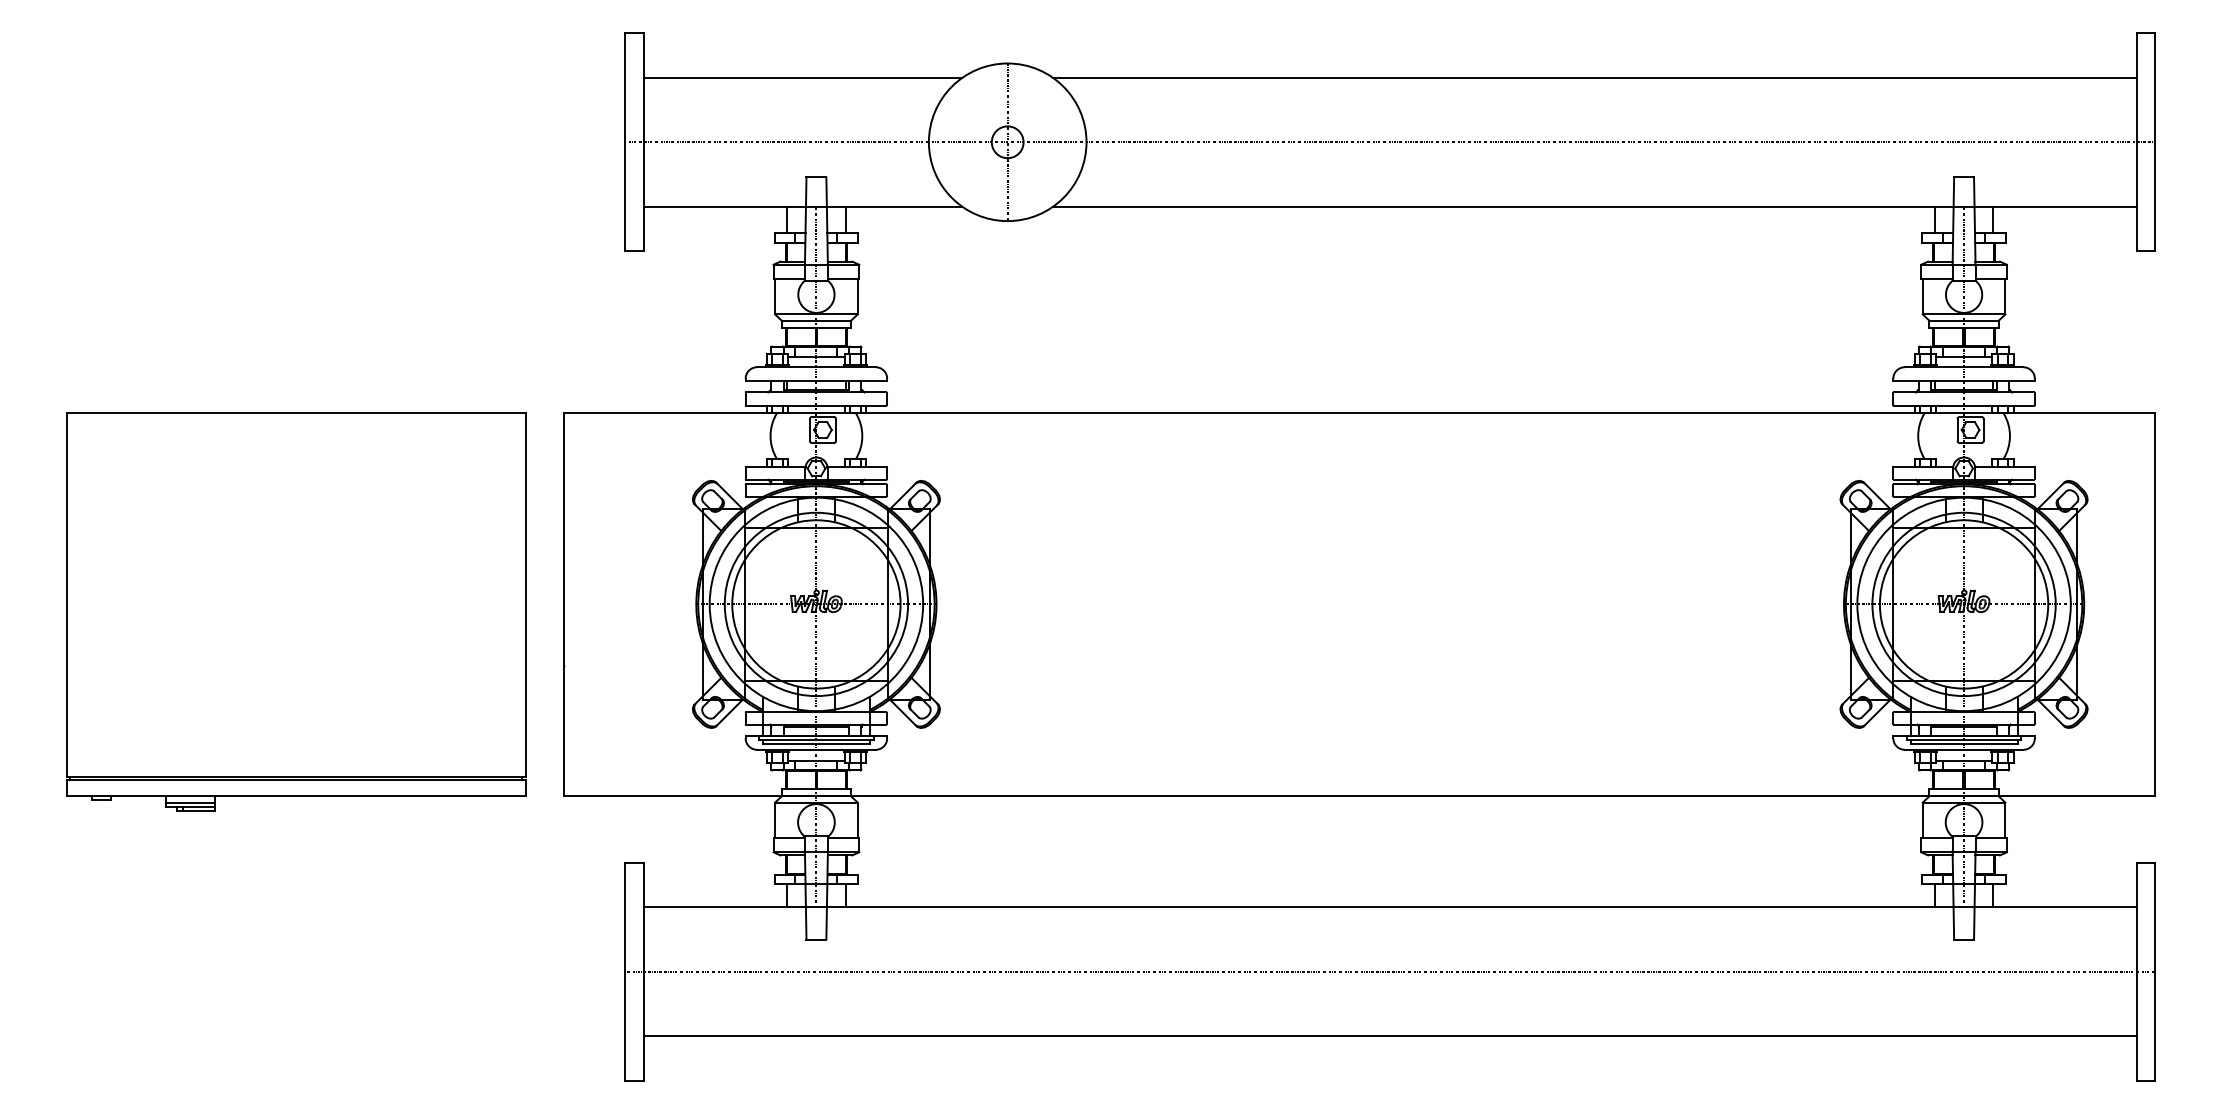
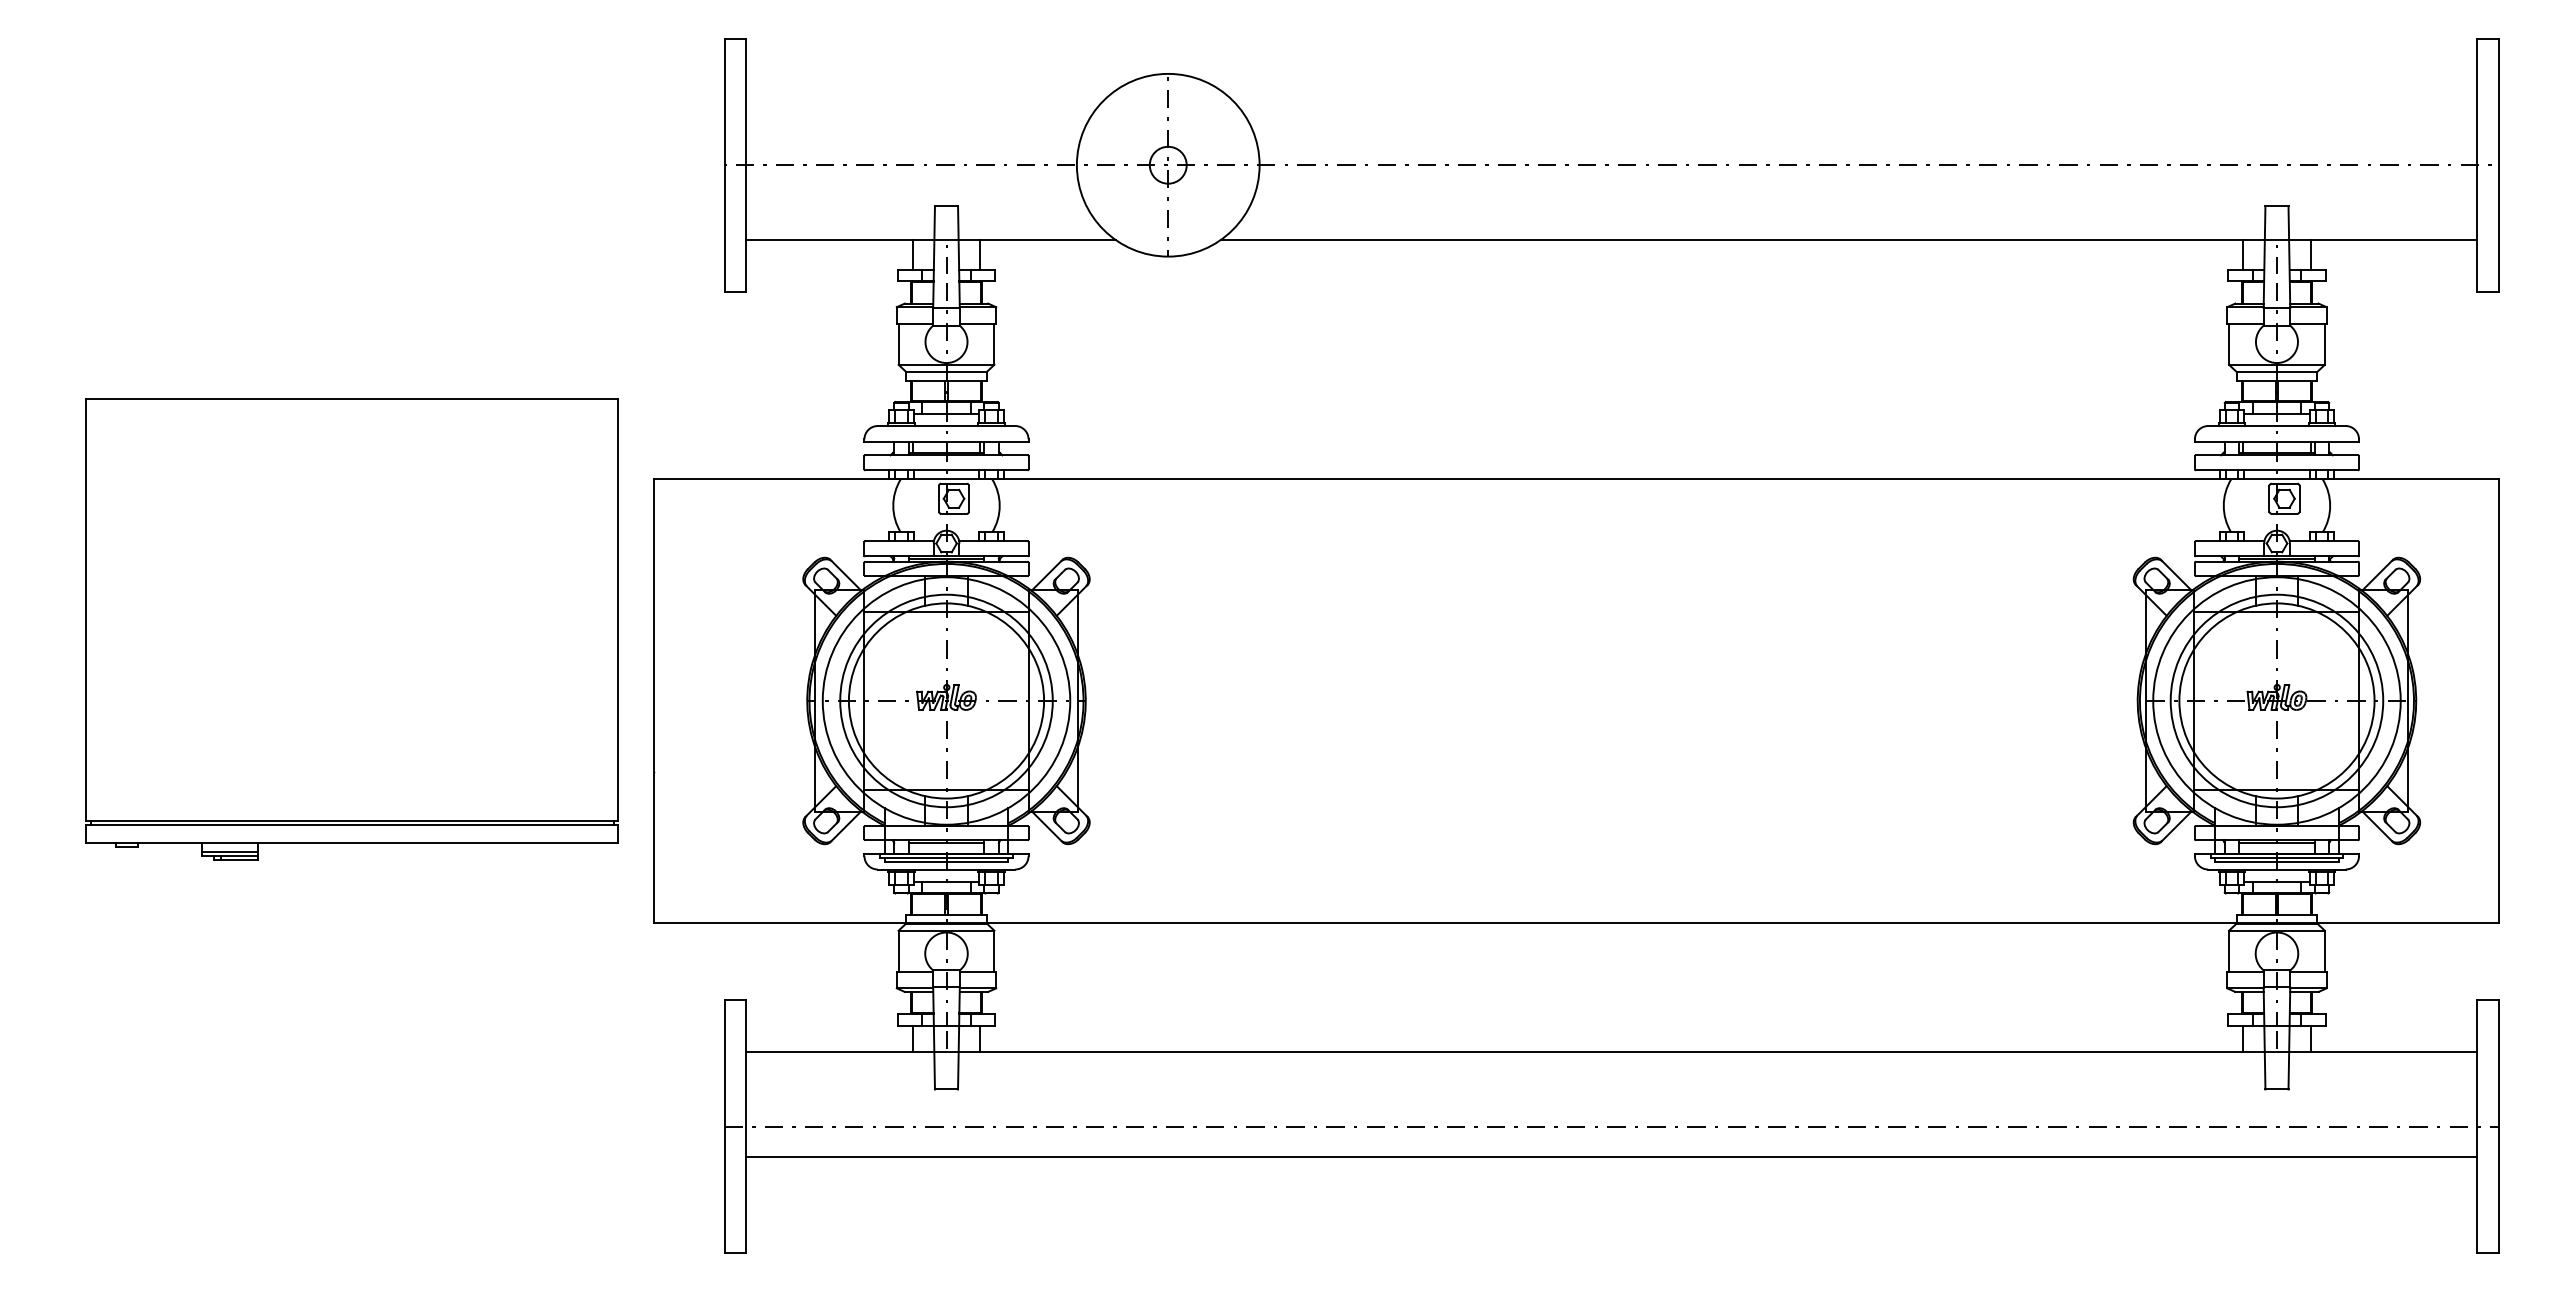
line: (802, 77) -> (930, 90), removed
line: (1594, 77) -> (1848, 90), removed
part: (295, 611) -> (351, 629), moved
line: (1390, 1036) -> (1611, 1157), moved

